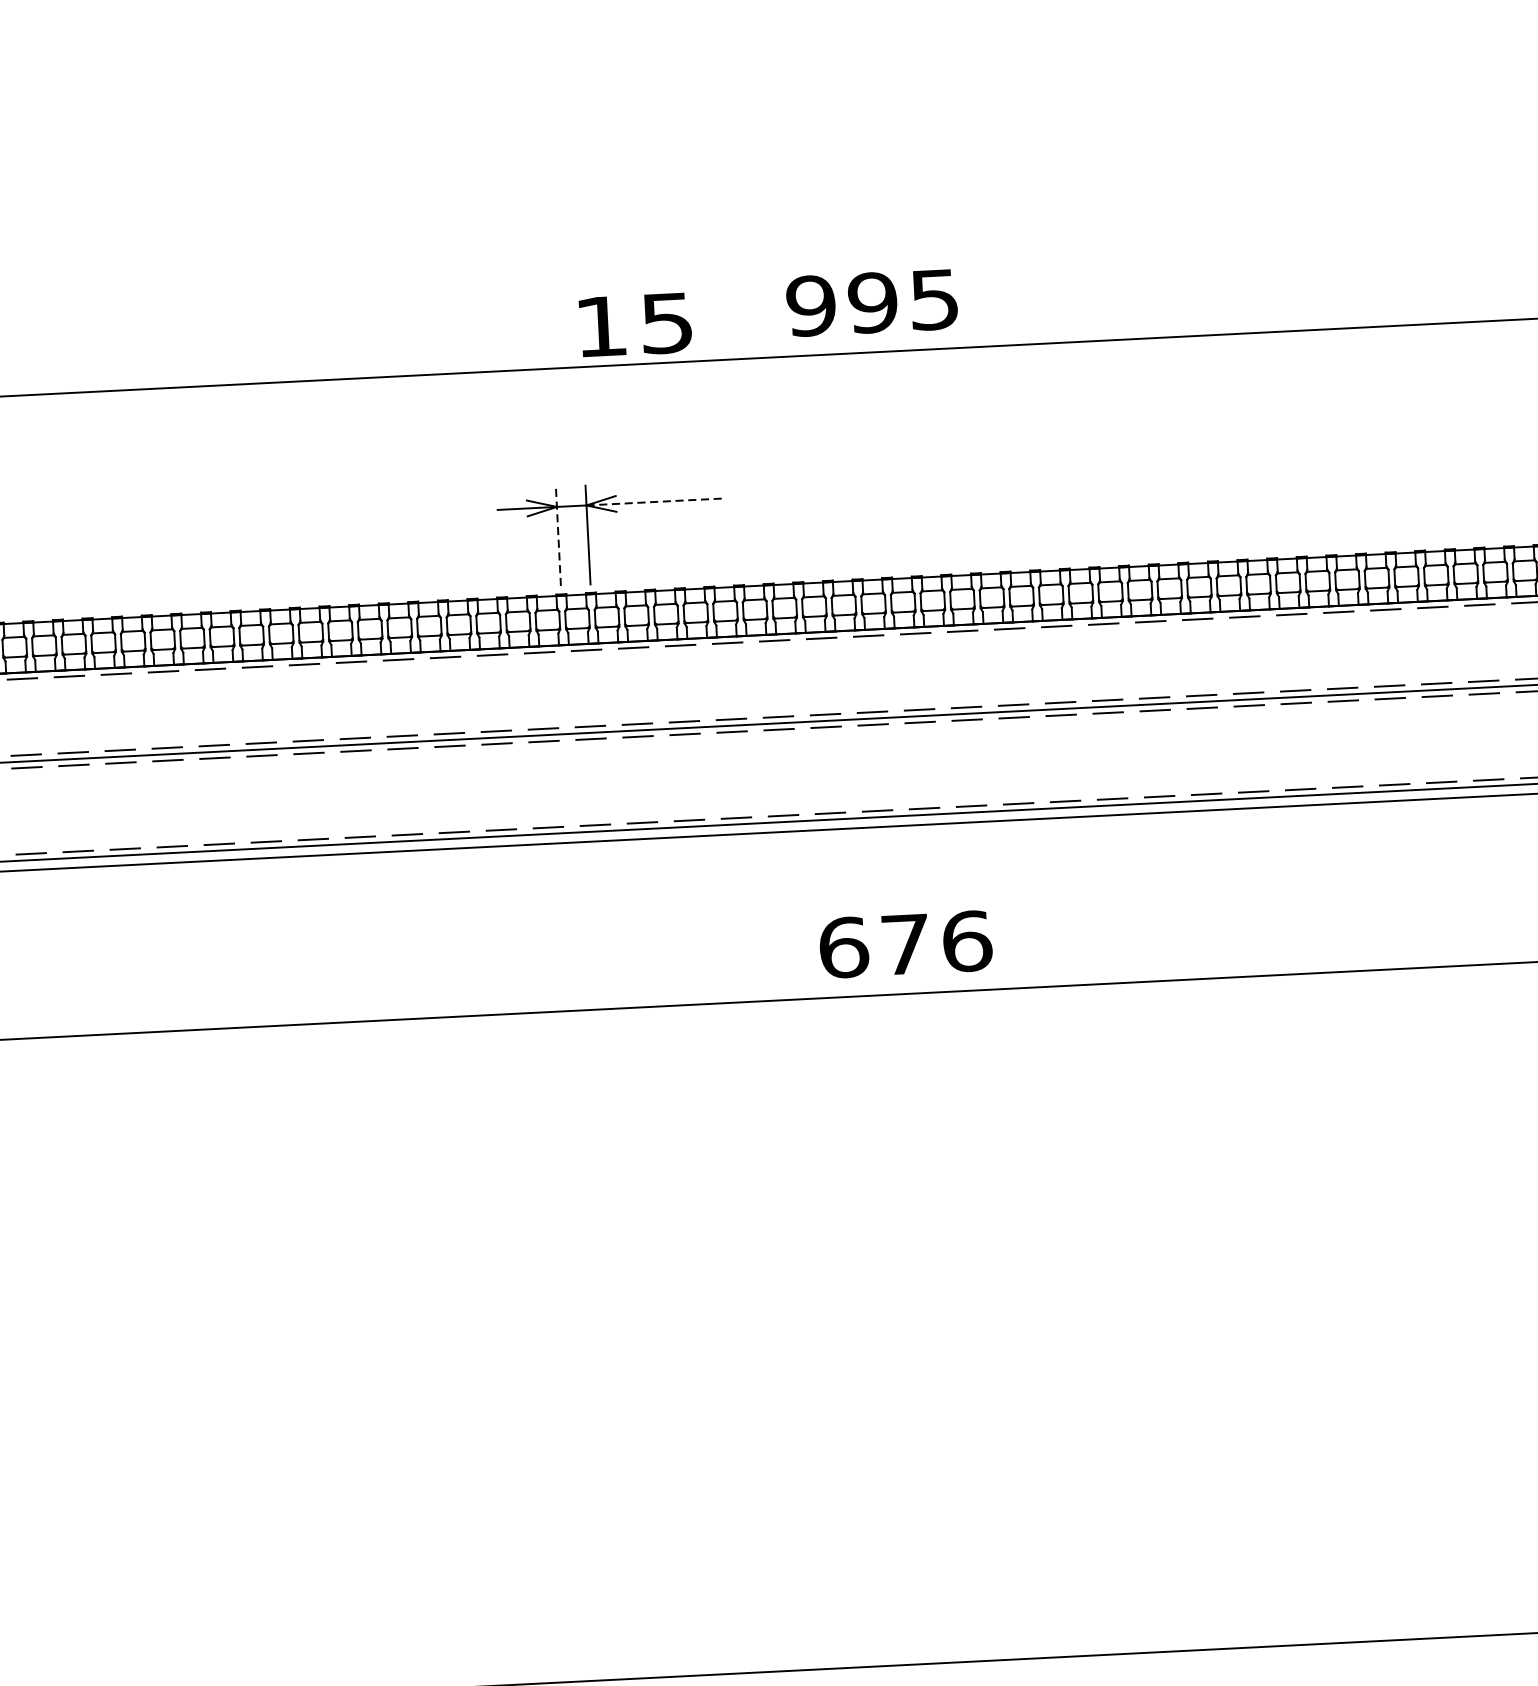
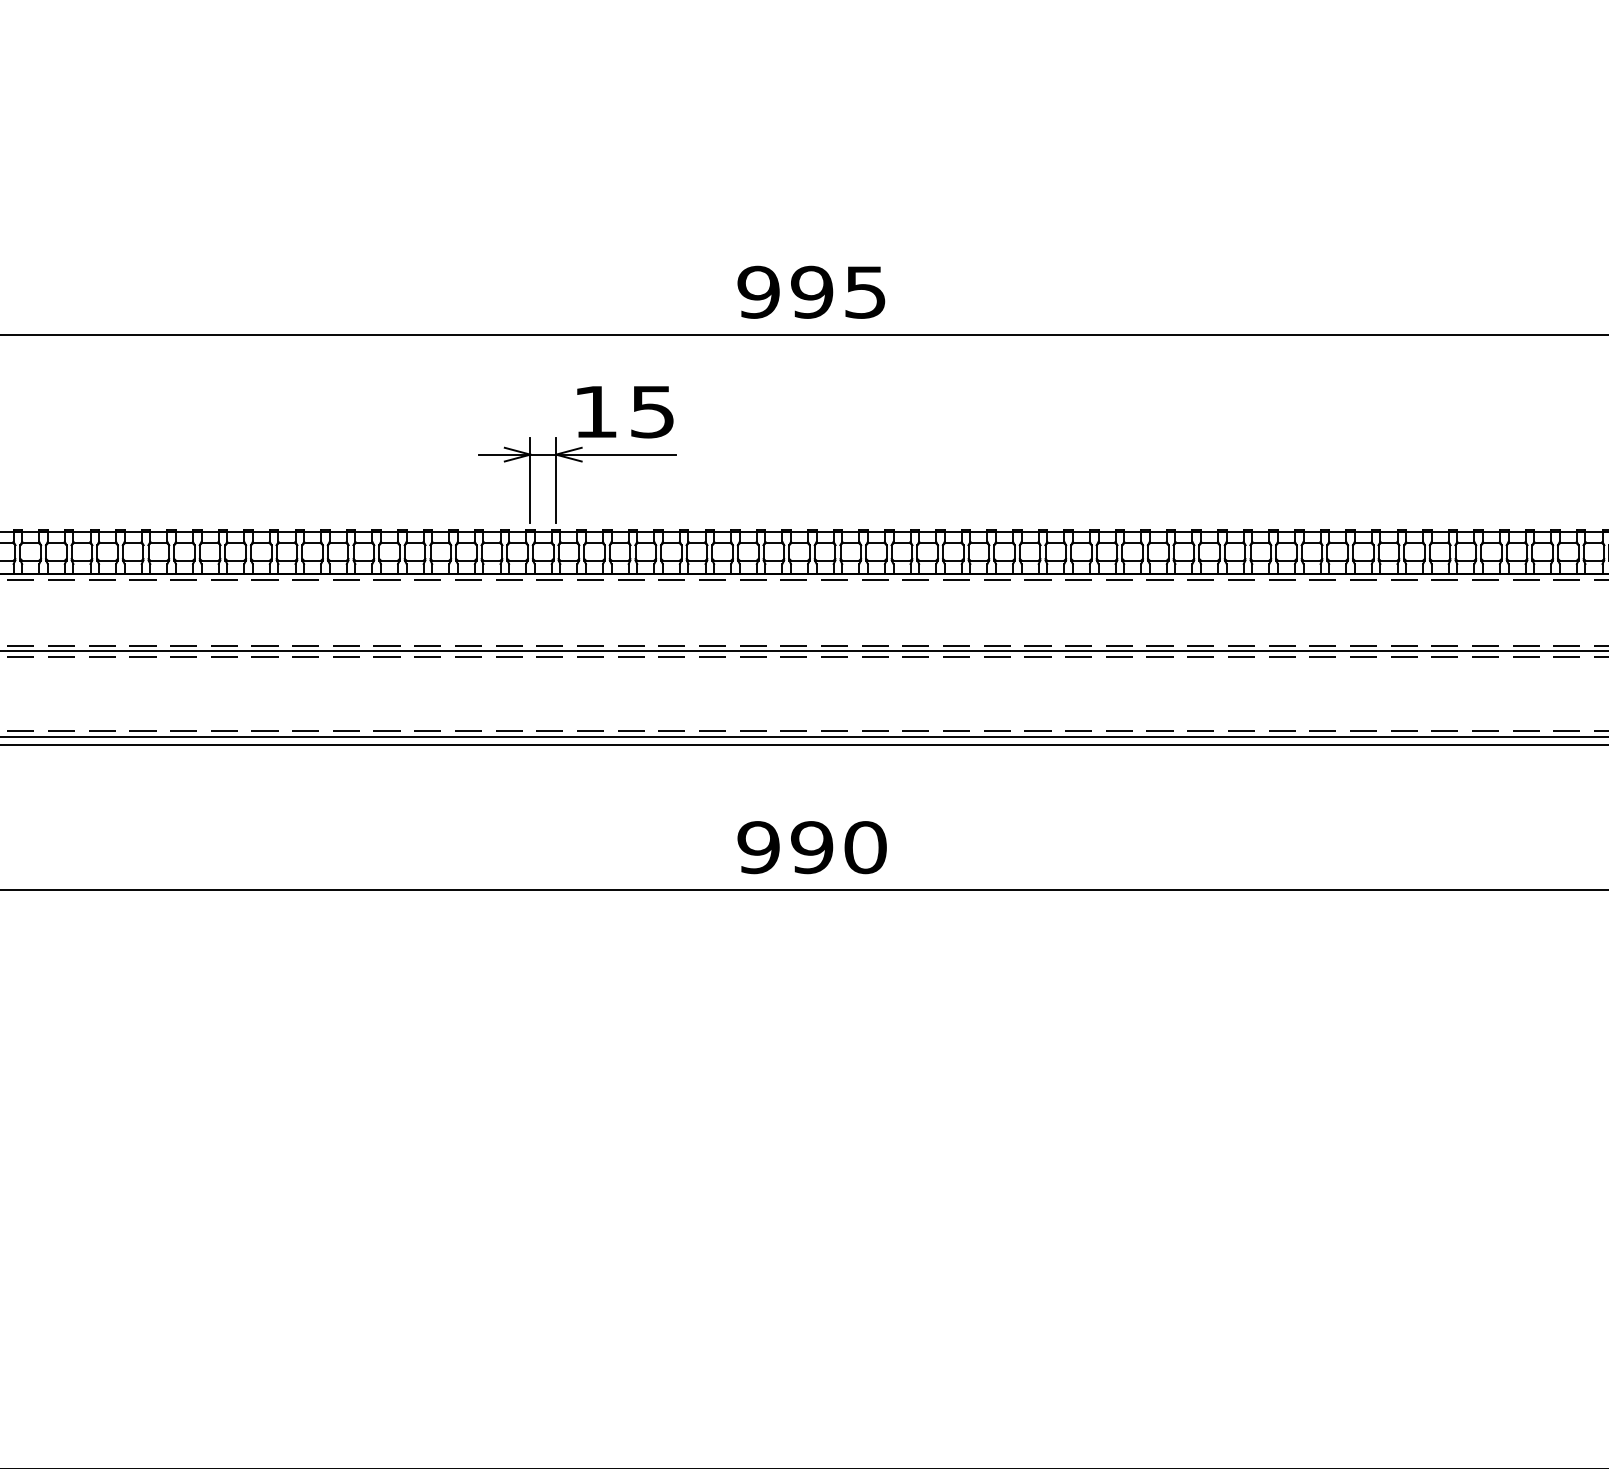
text: (635, 325) -> (625, 412), moved
line: (655, 501) -> (615, 454), dashed -> solid
line: (558, 536) -> (530, 480), dashed -> solid
text: (905, 944) -> (812, 847), 676 -> 990

